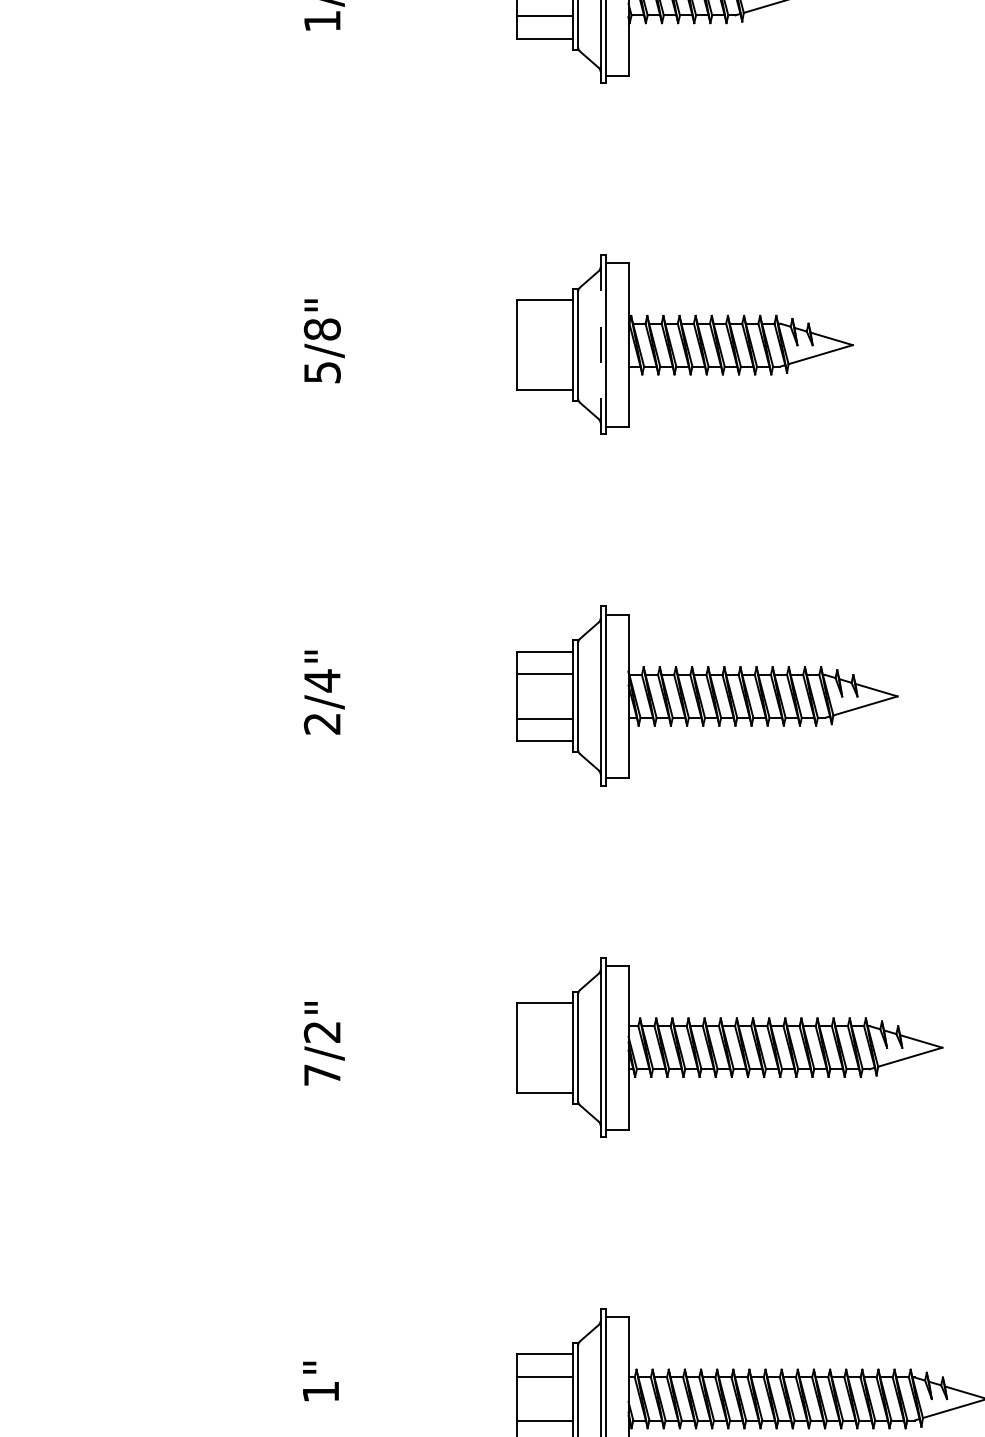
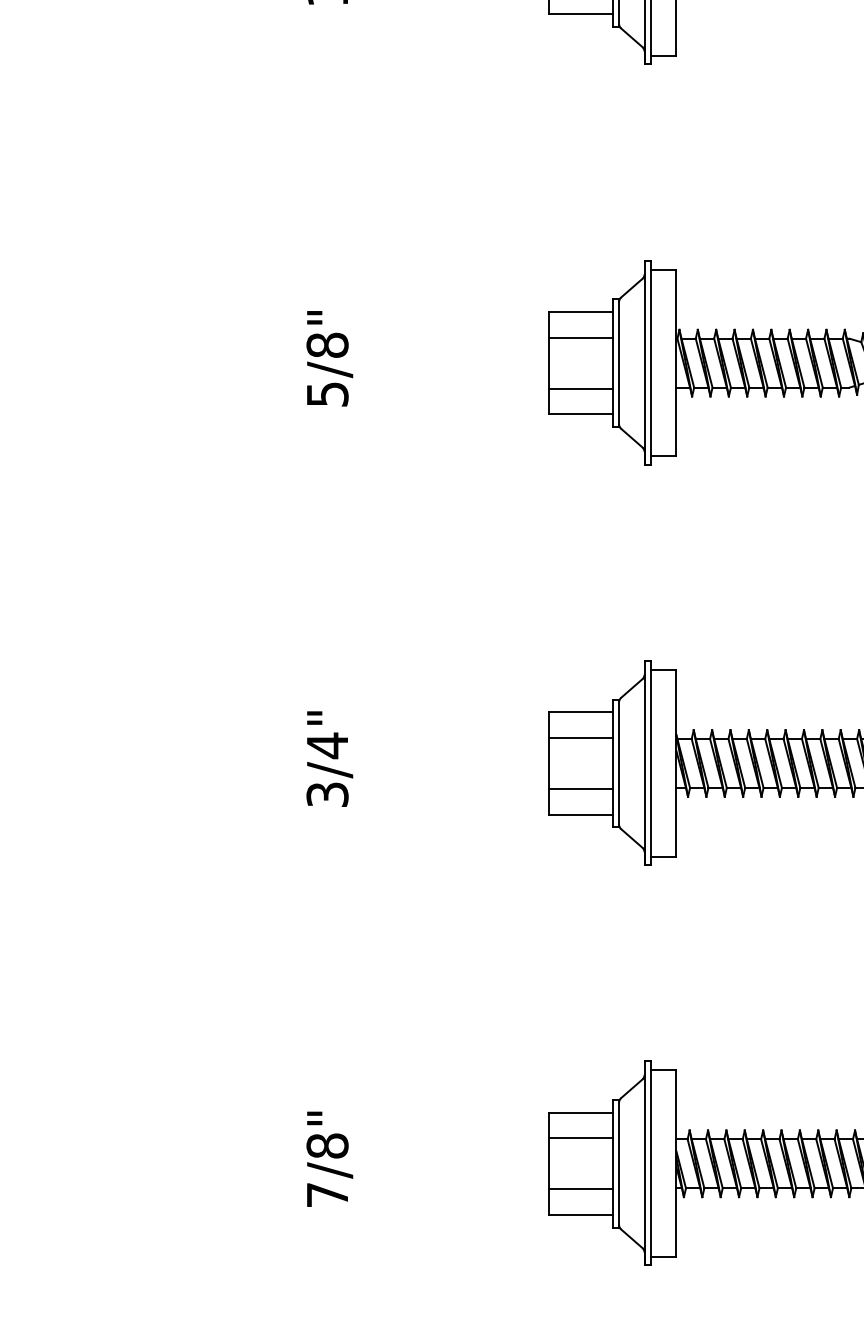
line: (544, 322) -> (580, 337), added
line: (600, 344) -> (644, 362), dashed -> solid
line: (544, 367) -> (580, 388), added
text: (322, 723) -> (327, 794), 2/4" -> 3/4"
line: (544, 1025) -> (580, 1138), added
text: (321, 1032) -> (326, 1146), 7/2" -> 7/8"
line: (544, 1070) -> (580, 1189), added

